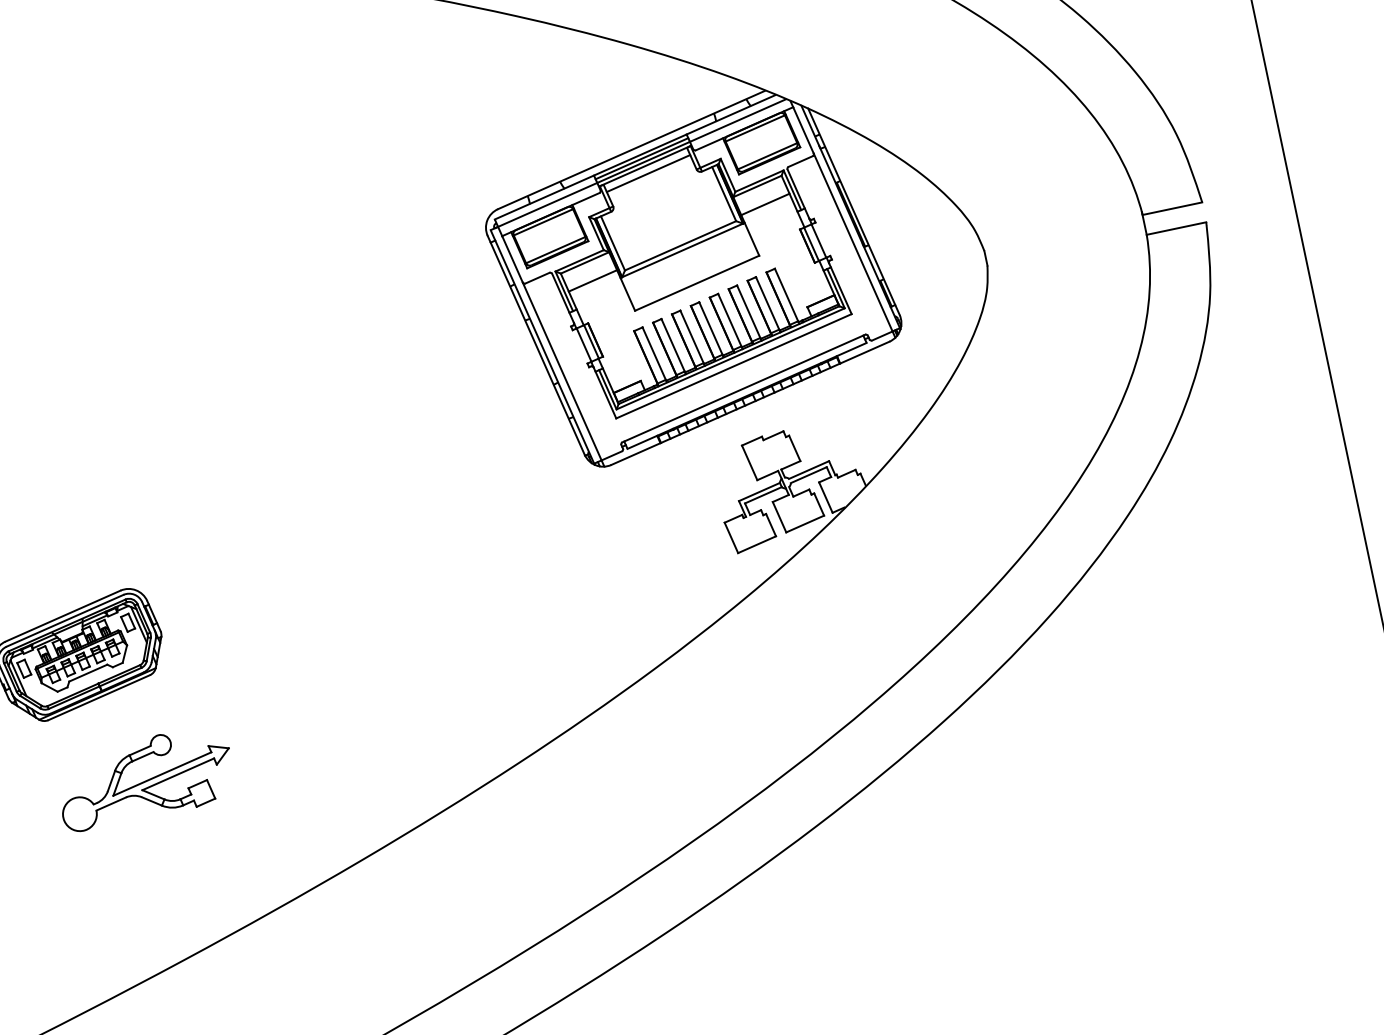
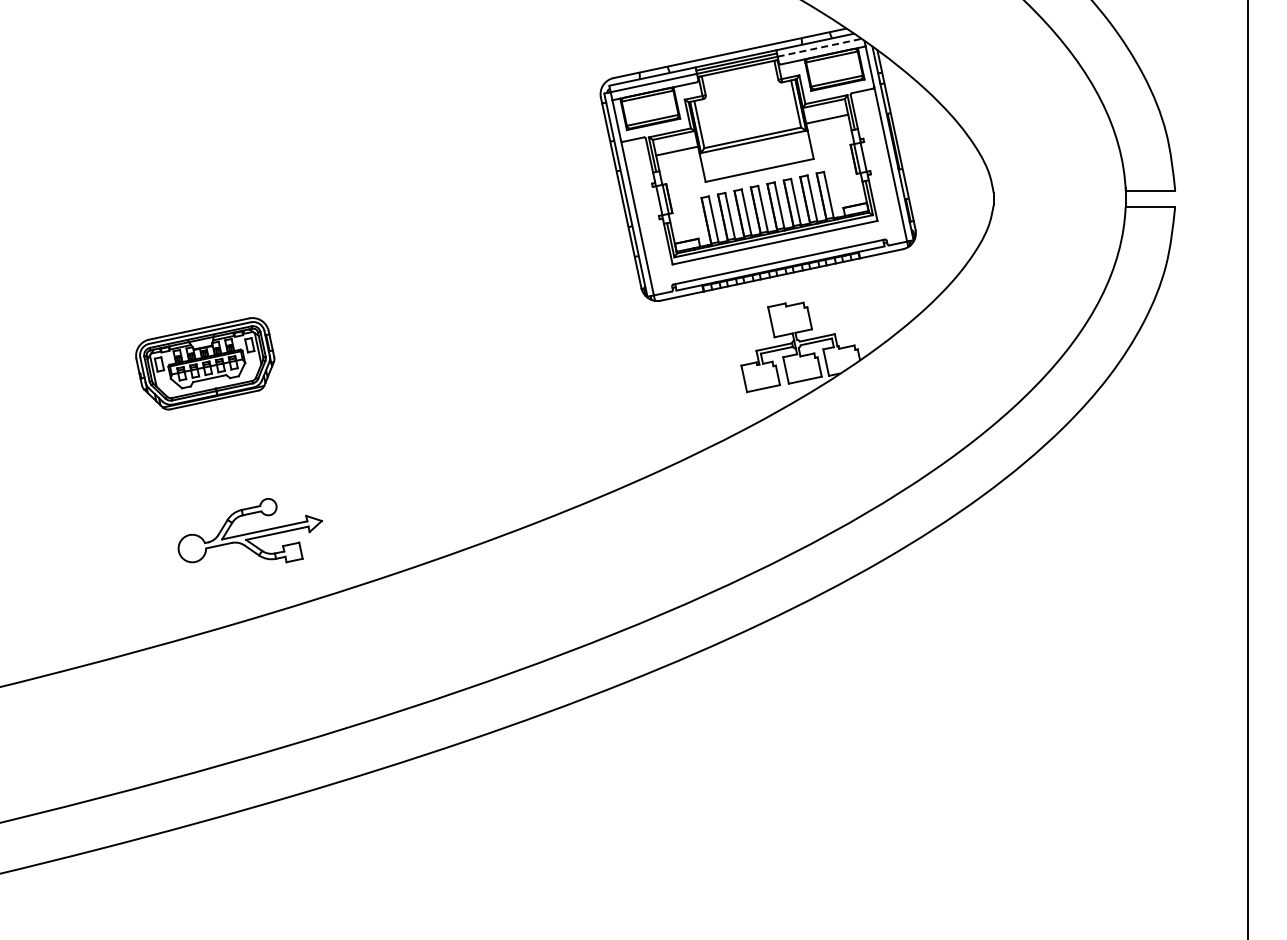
line: (737, 120) -> (819, 47), solid -> dashed
line: (648, 172) -> (739, 74), removed
part: (144, 778) -> (249, 530), moved

